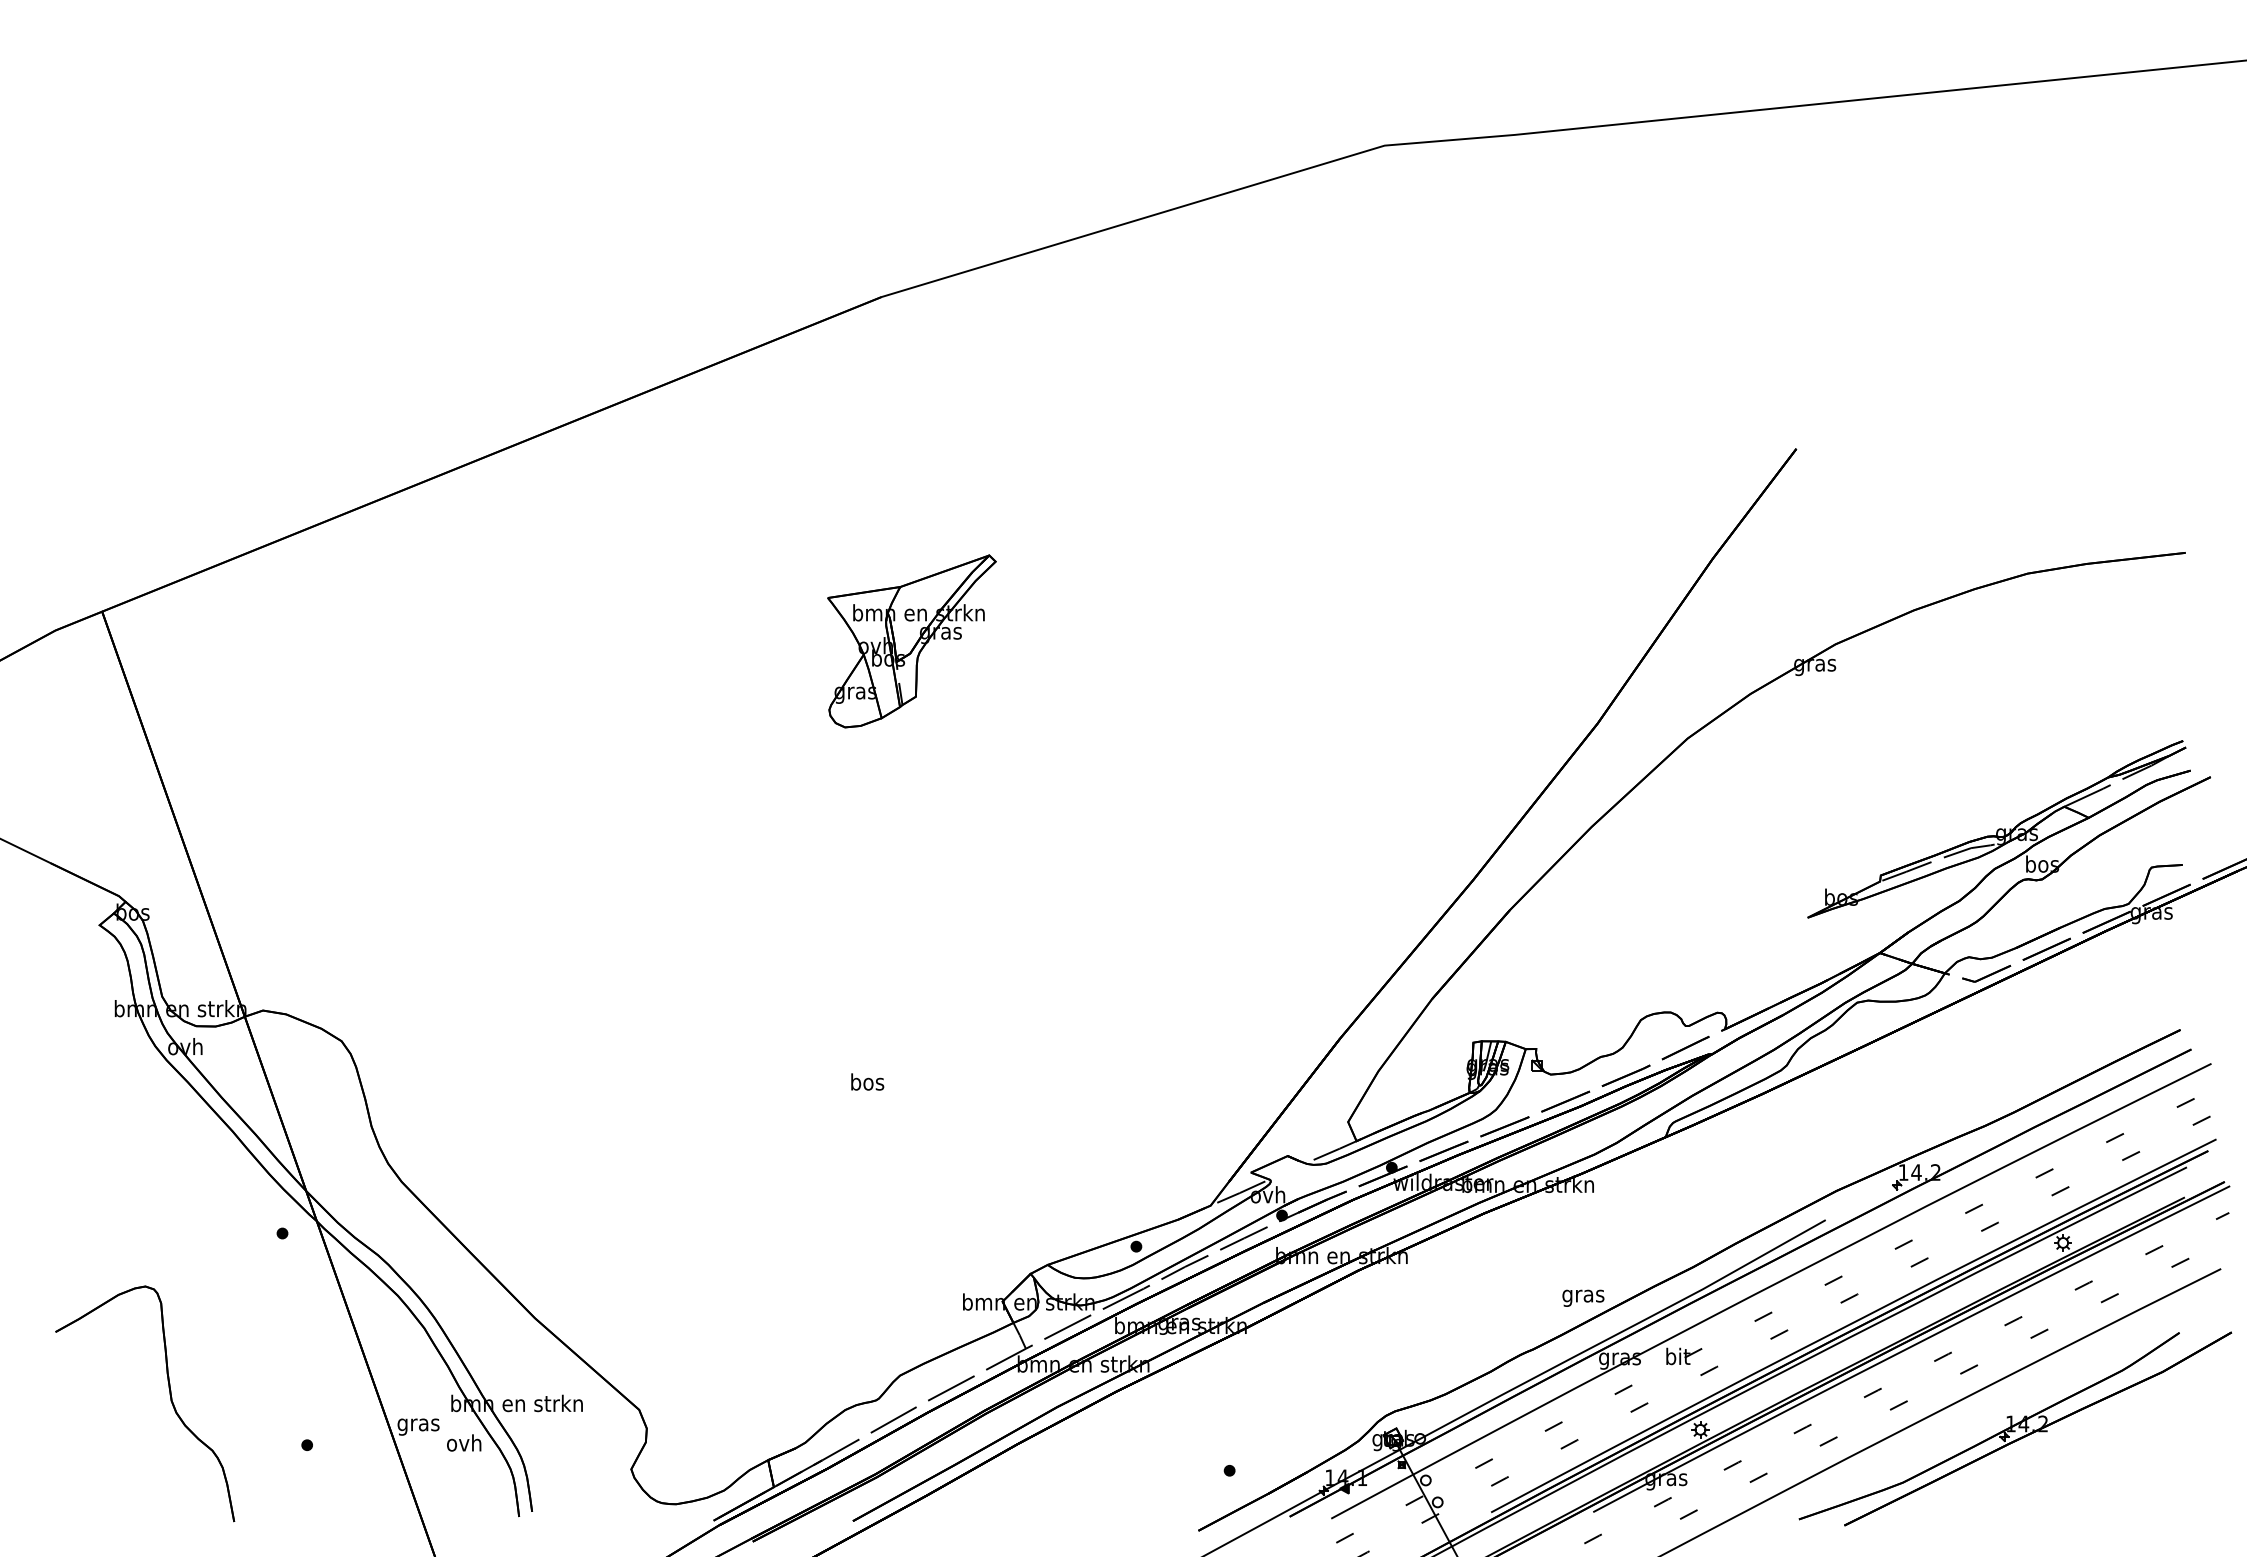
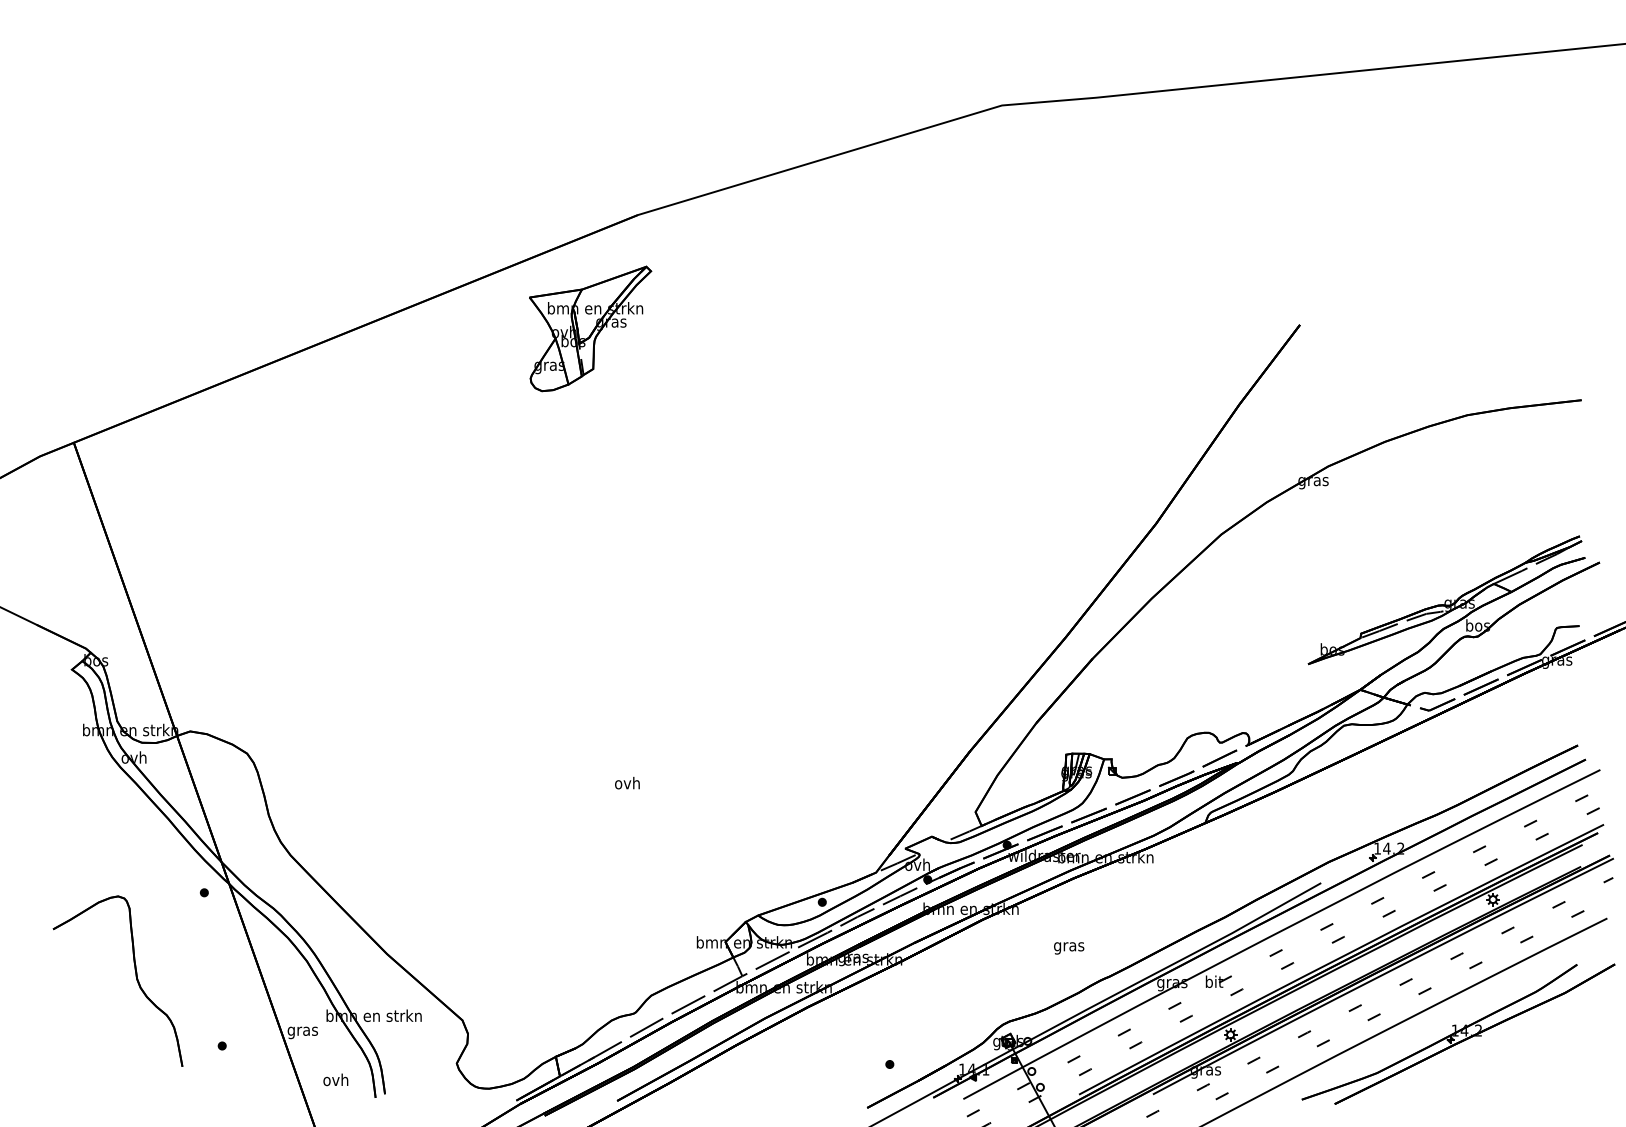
part: (911, 641) -> (590, 329), moved
text: (866, 1081) -> (627, 782), bos -> ovh
text: (1583, 1297) -> (1069, 947), moved
part: (170, 1401) -> (136, 979), moved
text: (464, 1442) -> (336, 1079), moved

